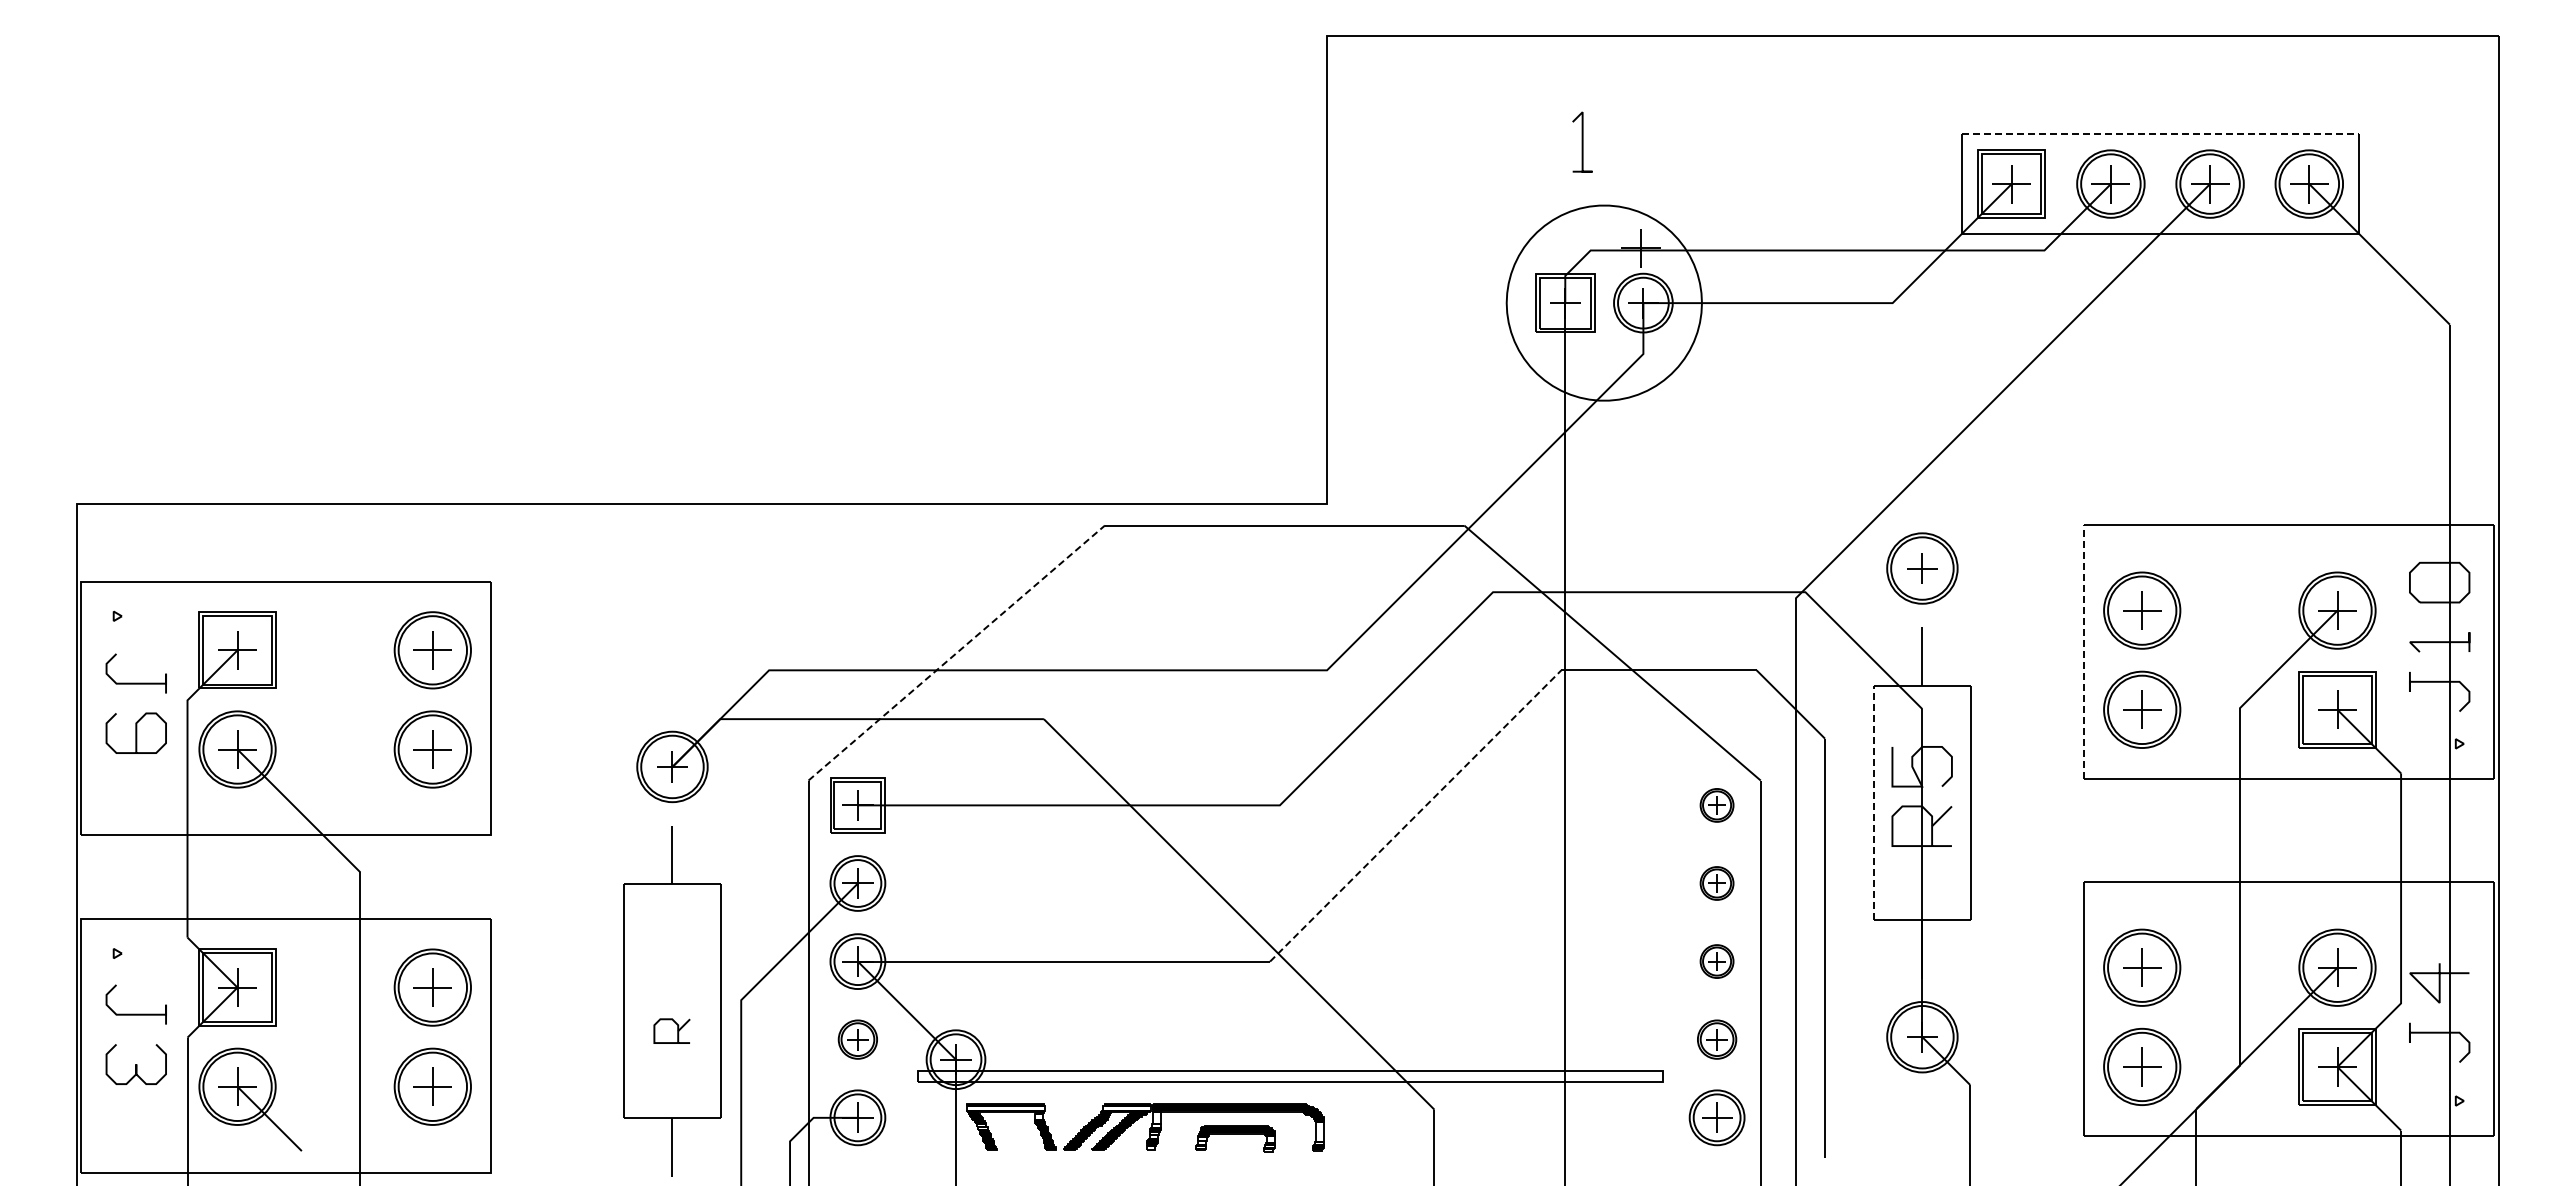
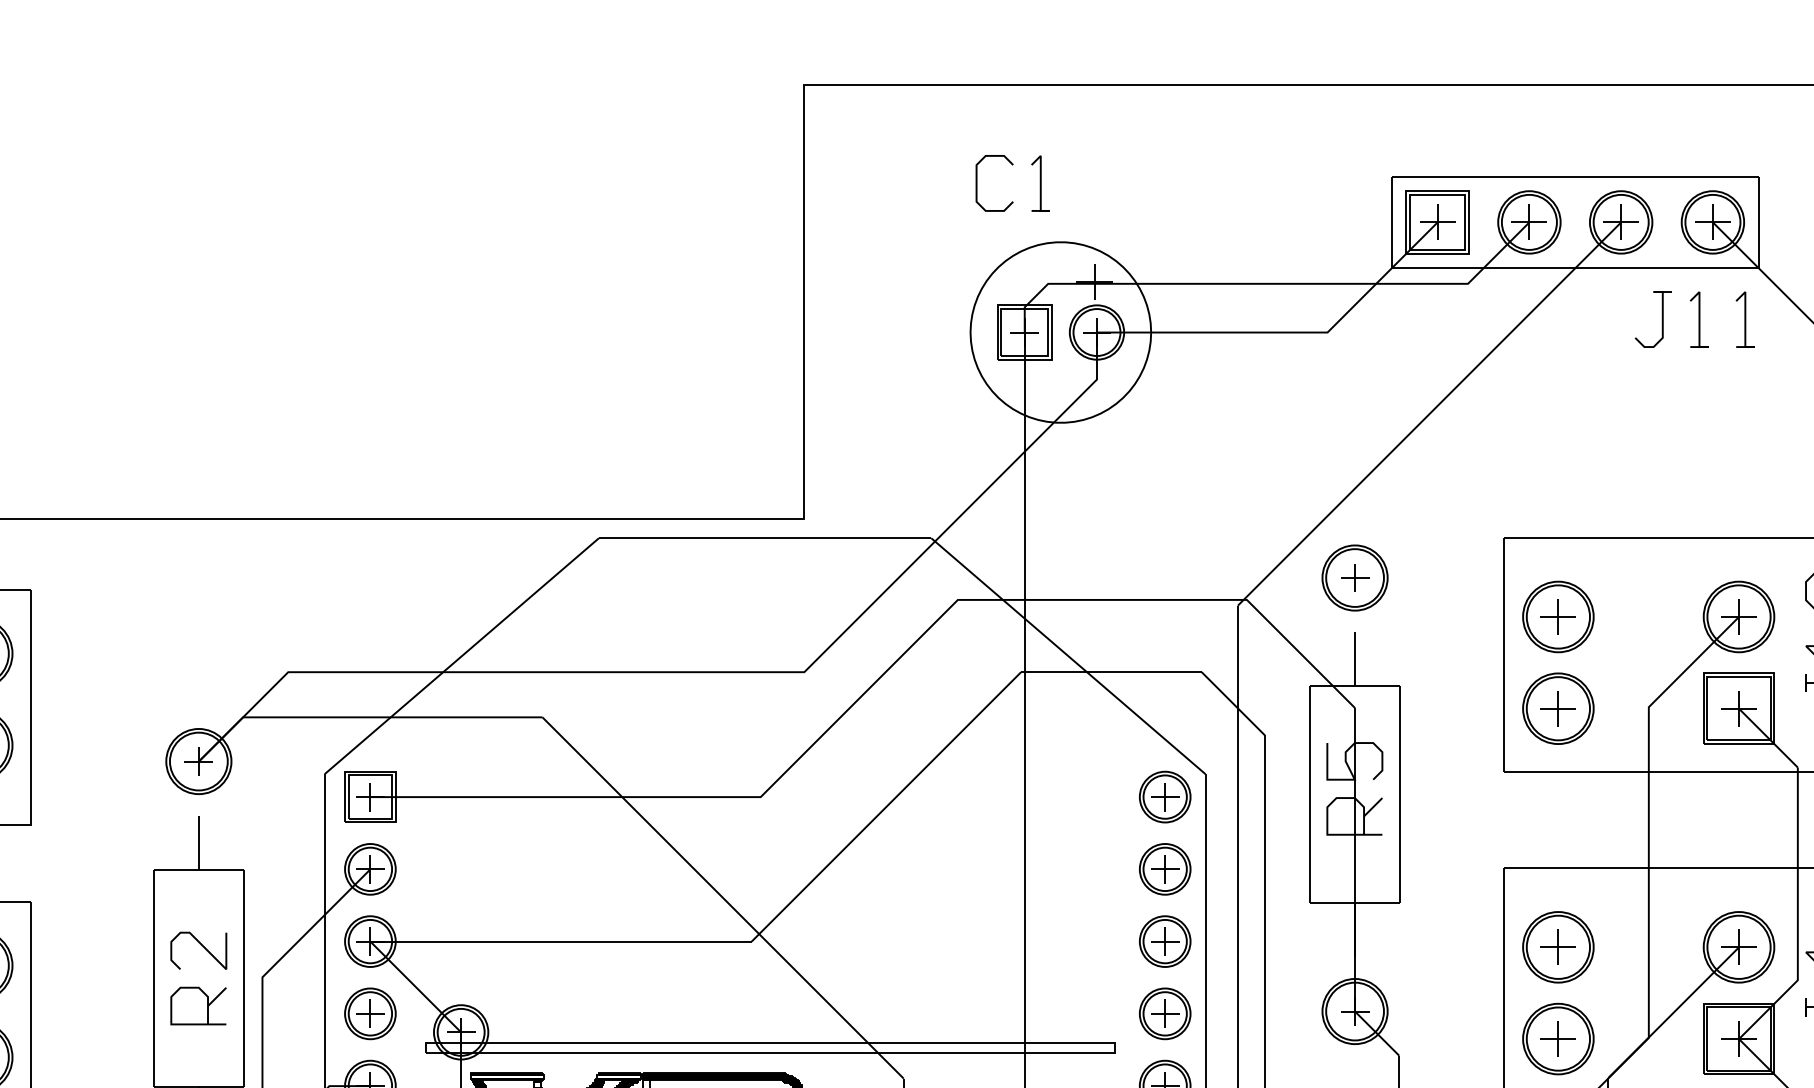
line: (2160, 134) -> (1575, 176), dashed -> solid
curve: (1514, 141) -> (977, 183), added
curve: (2254, 288) -> (1662, 318), added
line: (2294, 288) -> (1699, 318), added
line: (2344, 288) -> (1745, 318), added
line: (2083, 651) -> (1504, 654), dashed -> solid
line: (956, 653) -> (461, 656), dashed -> solid
line: (1873, 802) -> (1309, 794), dashed -> solid
part: (1716, 805) -> (1164, 797), size x1.67
line: (1415, 815) -> (886, 806), dashed -> solid
part: (1716, 883) -> (1164, 869), size x1.67
part: (1716, 961) -> (1164, 941), size x1.67
curve: (676, 967) -> (202, 947), added
part: (671, 1030) -> (197, 1005), size x1.67
part: (857, 1039) -> (370, 1013), size x1.43
part: (1716, 1039) -> (1164, 1013), size x1.43

